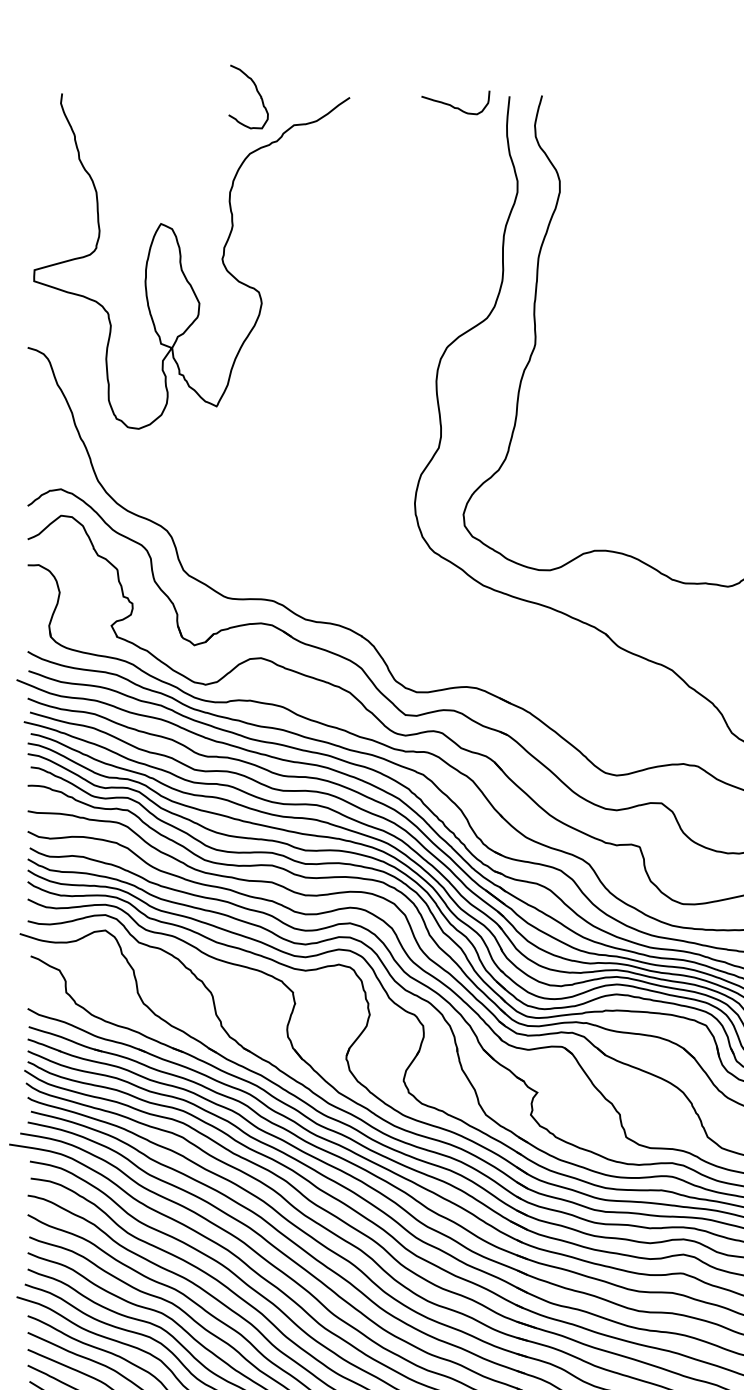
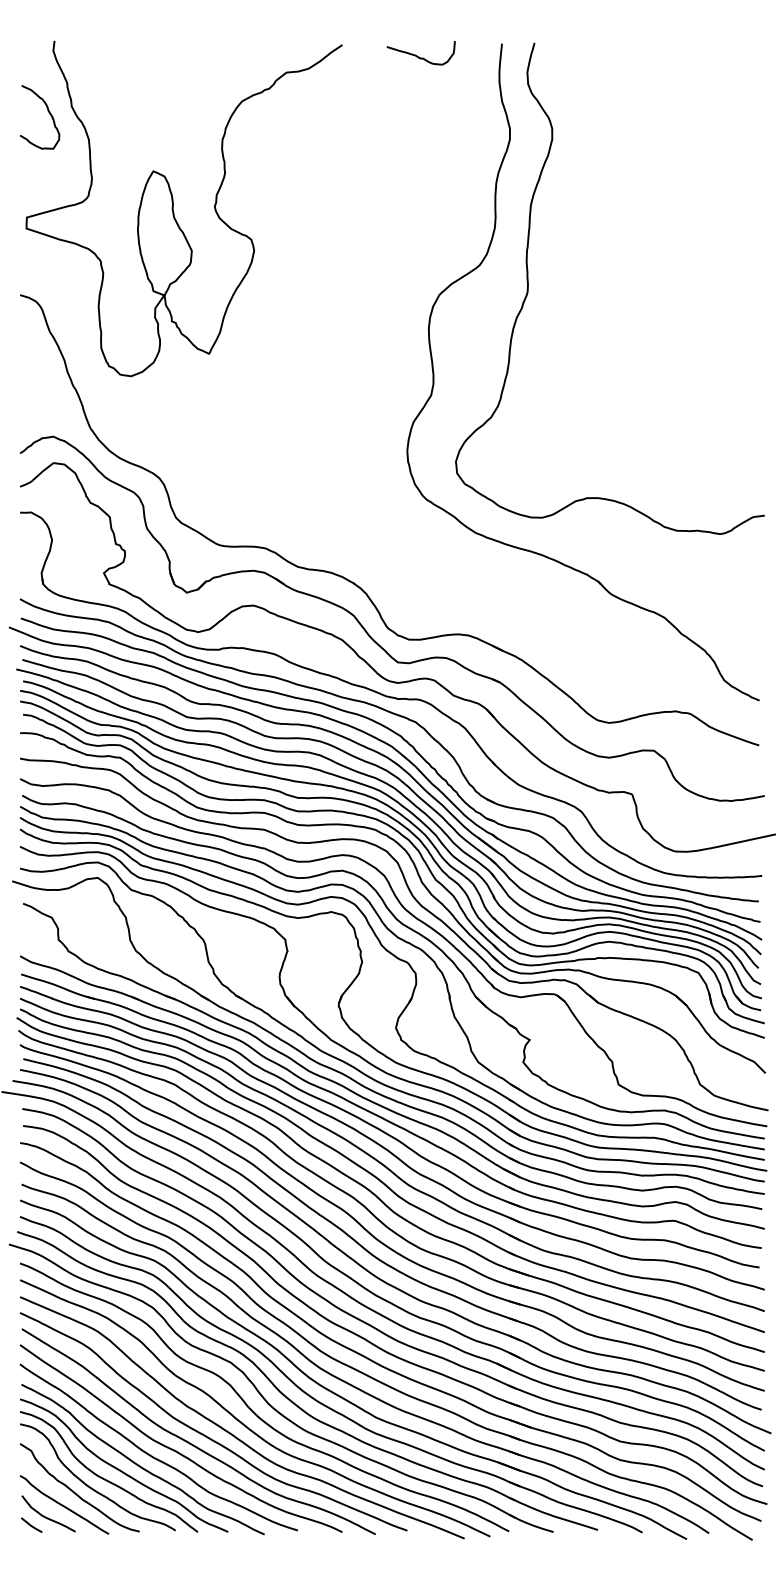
curve: (256, 91) -> (47, 111), moved
curve: (454, 106) -> (419, 56), moved

